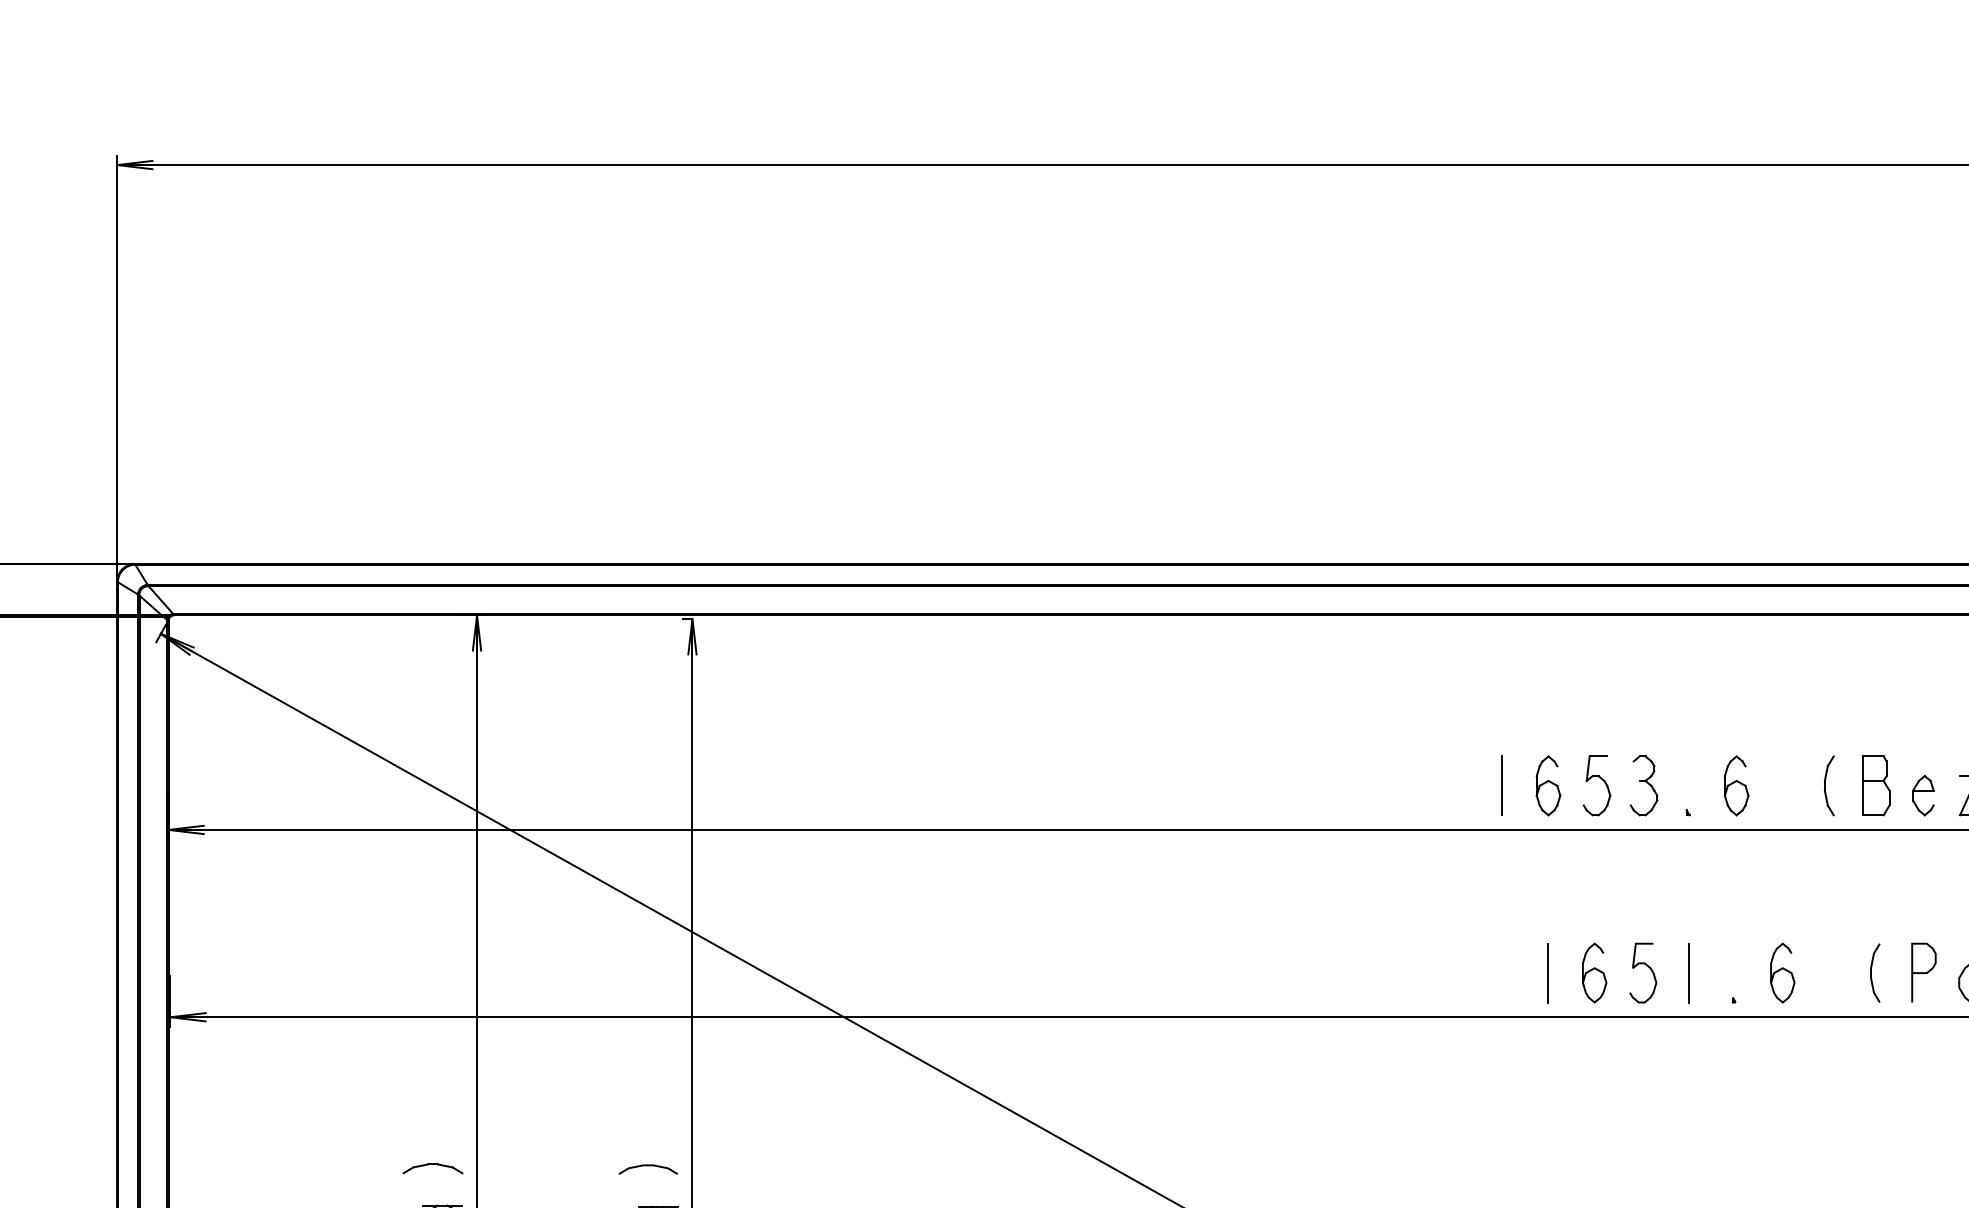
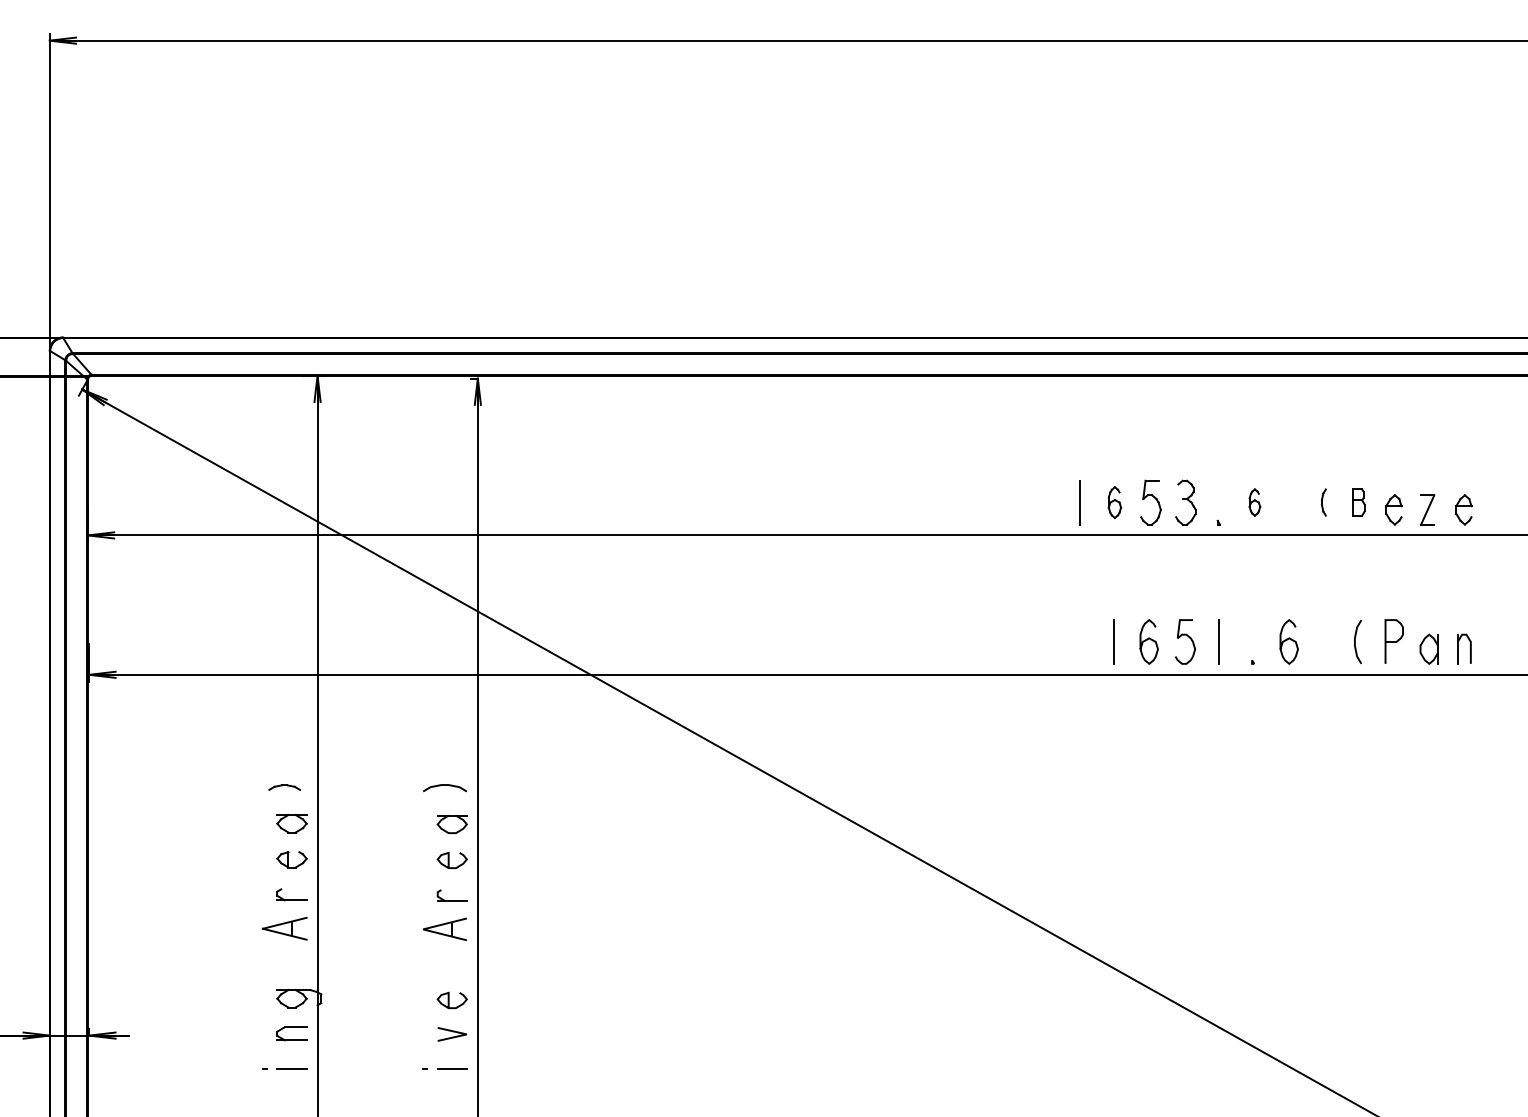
part: (1547, 785) -> (1114, 502), size x0.7
part: (1736, 785) -> (1254, 502), size x0.6
part: (1828, 785) -> (1323, 502), size x0.6
part: (1875, 785) -> (1358, 502), size x0.6
part: (432, 1168) -> (284, 787), size x0.7

